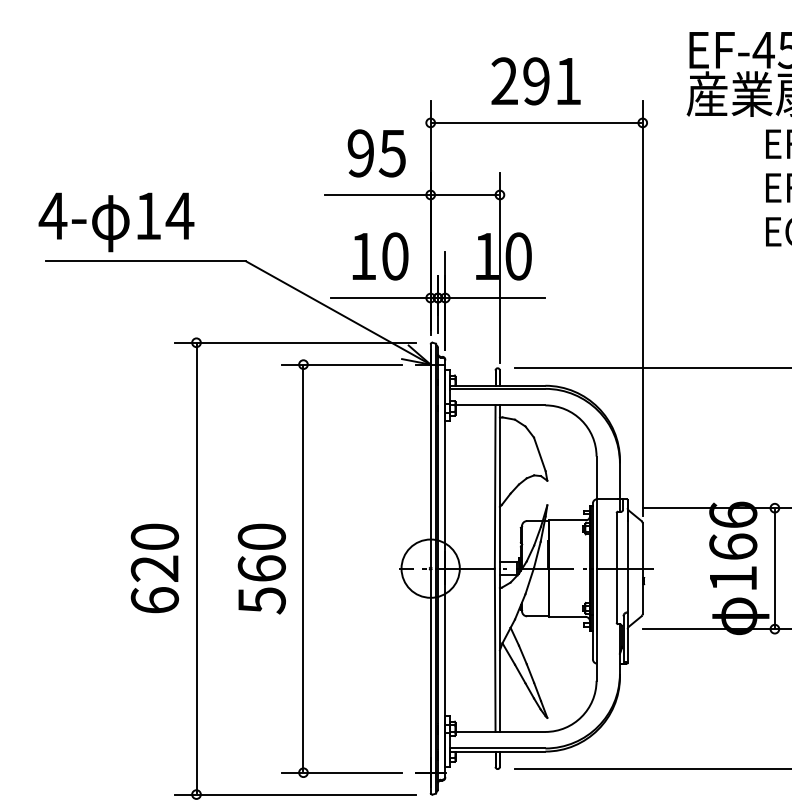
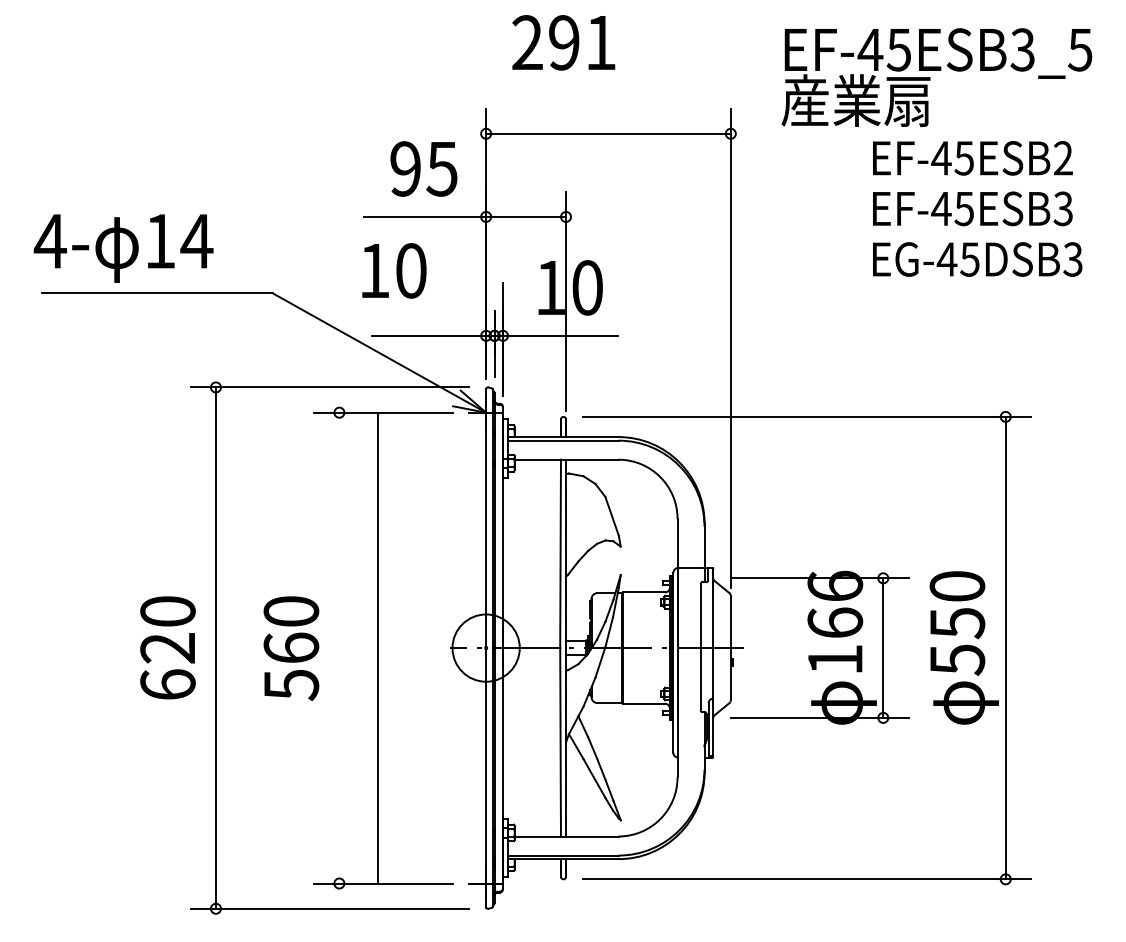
text: (535, 81) -> (563, 42), moved
text: (380, 256) -> (394, 270), moved
line: (303, 568) -> (378, 647), moved

